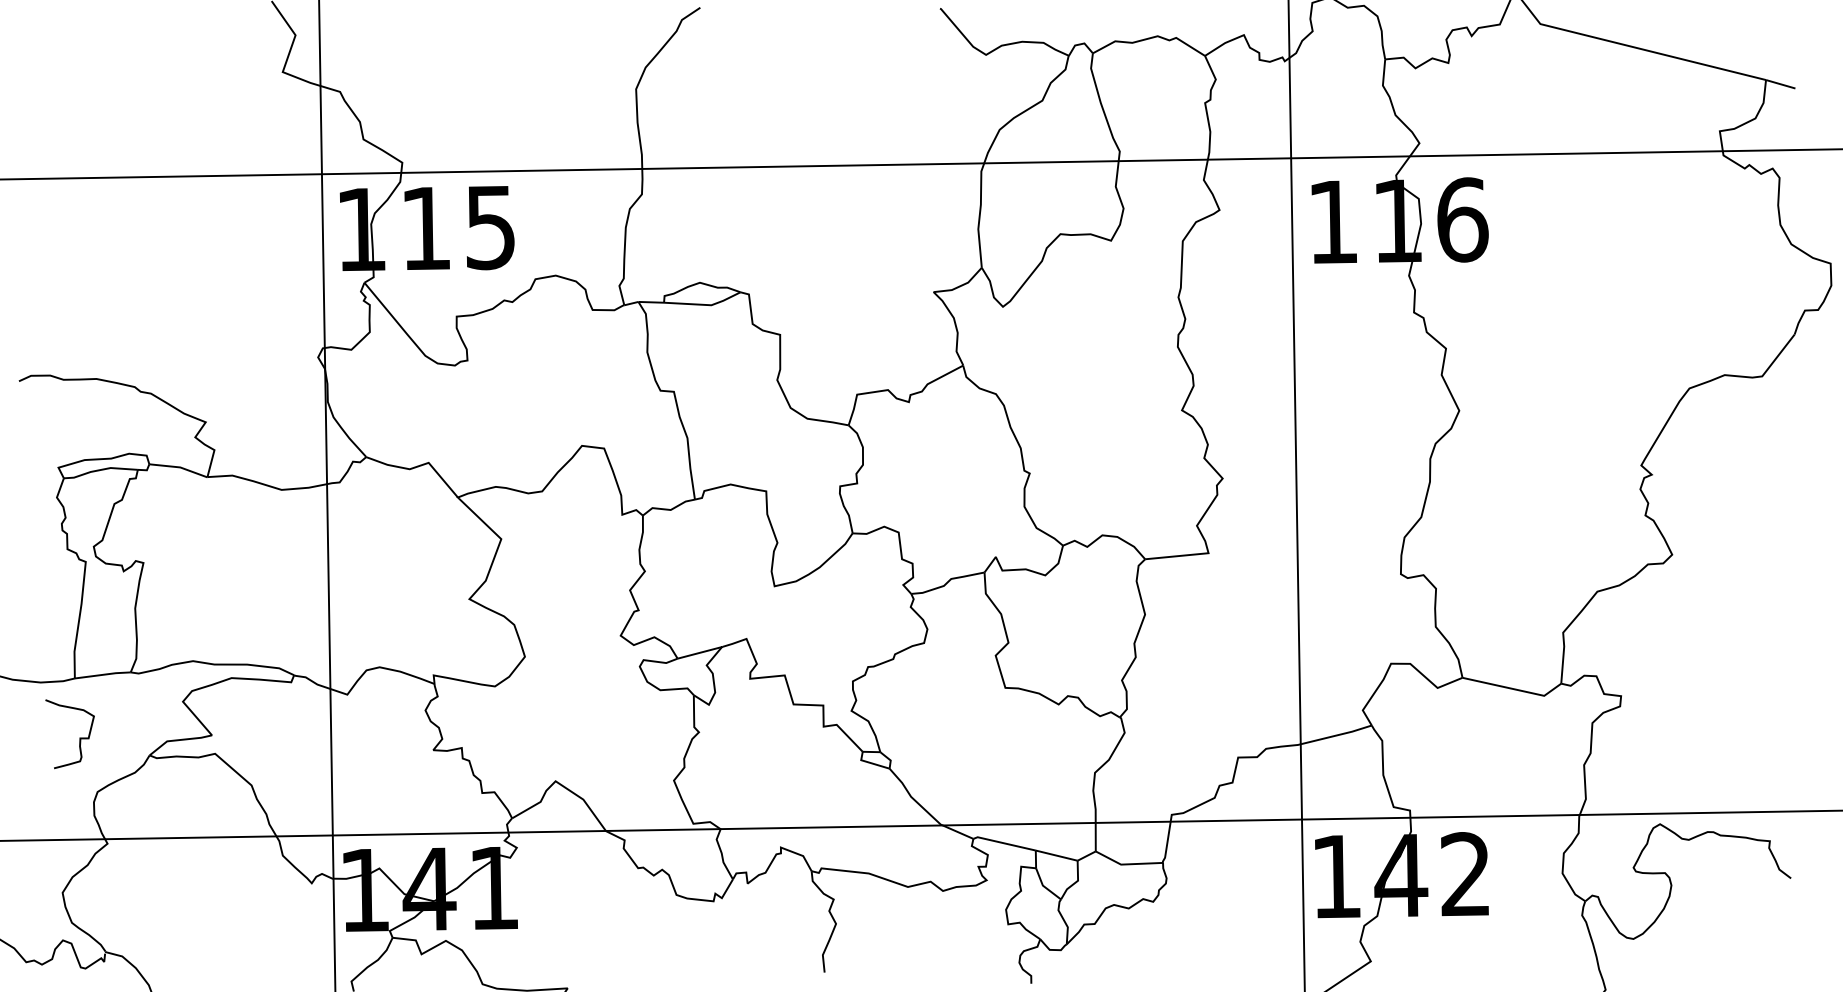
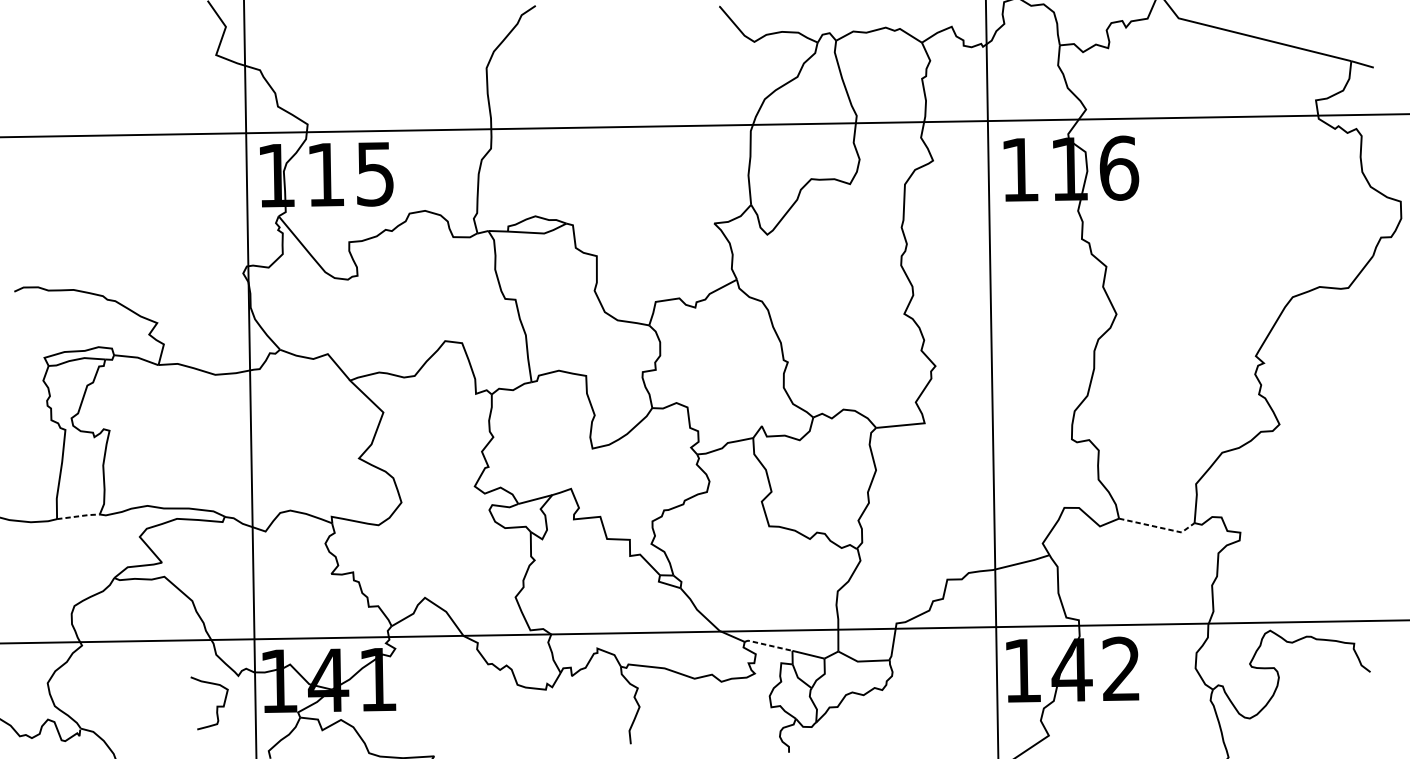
line: (103, 674) -> (78, 516), solid -> dashed
line: (1514, 689) -> (1158, 527), solid -> dashed
curve: (79, 737) -> (216, 705), moved
line: (1003, 843) -> (767, 645), solid -> dashed

